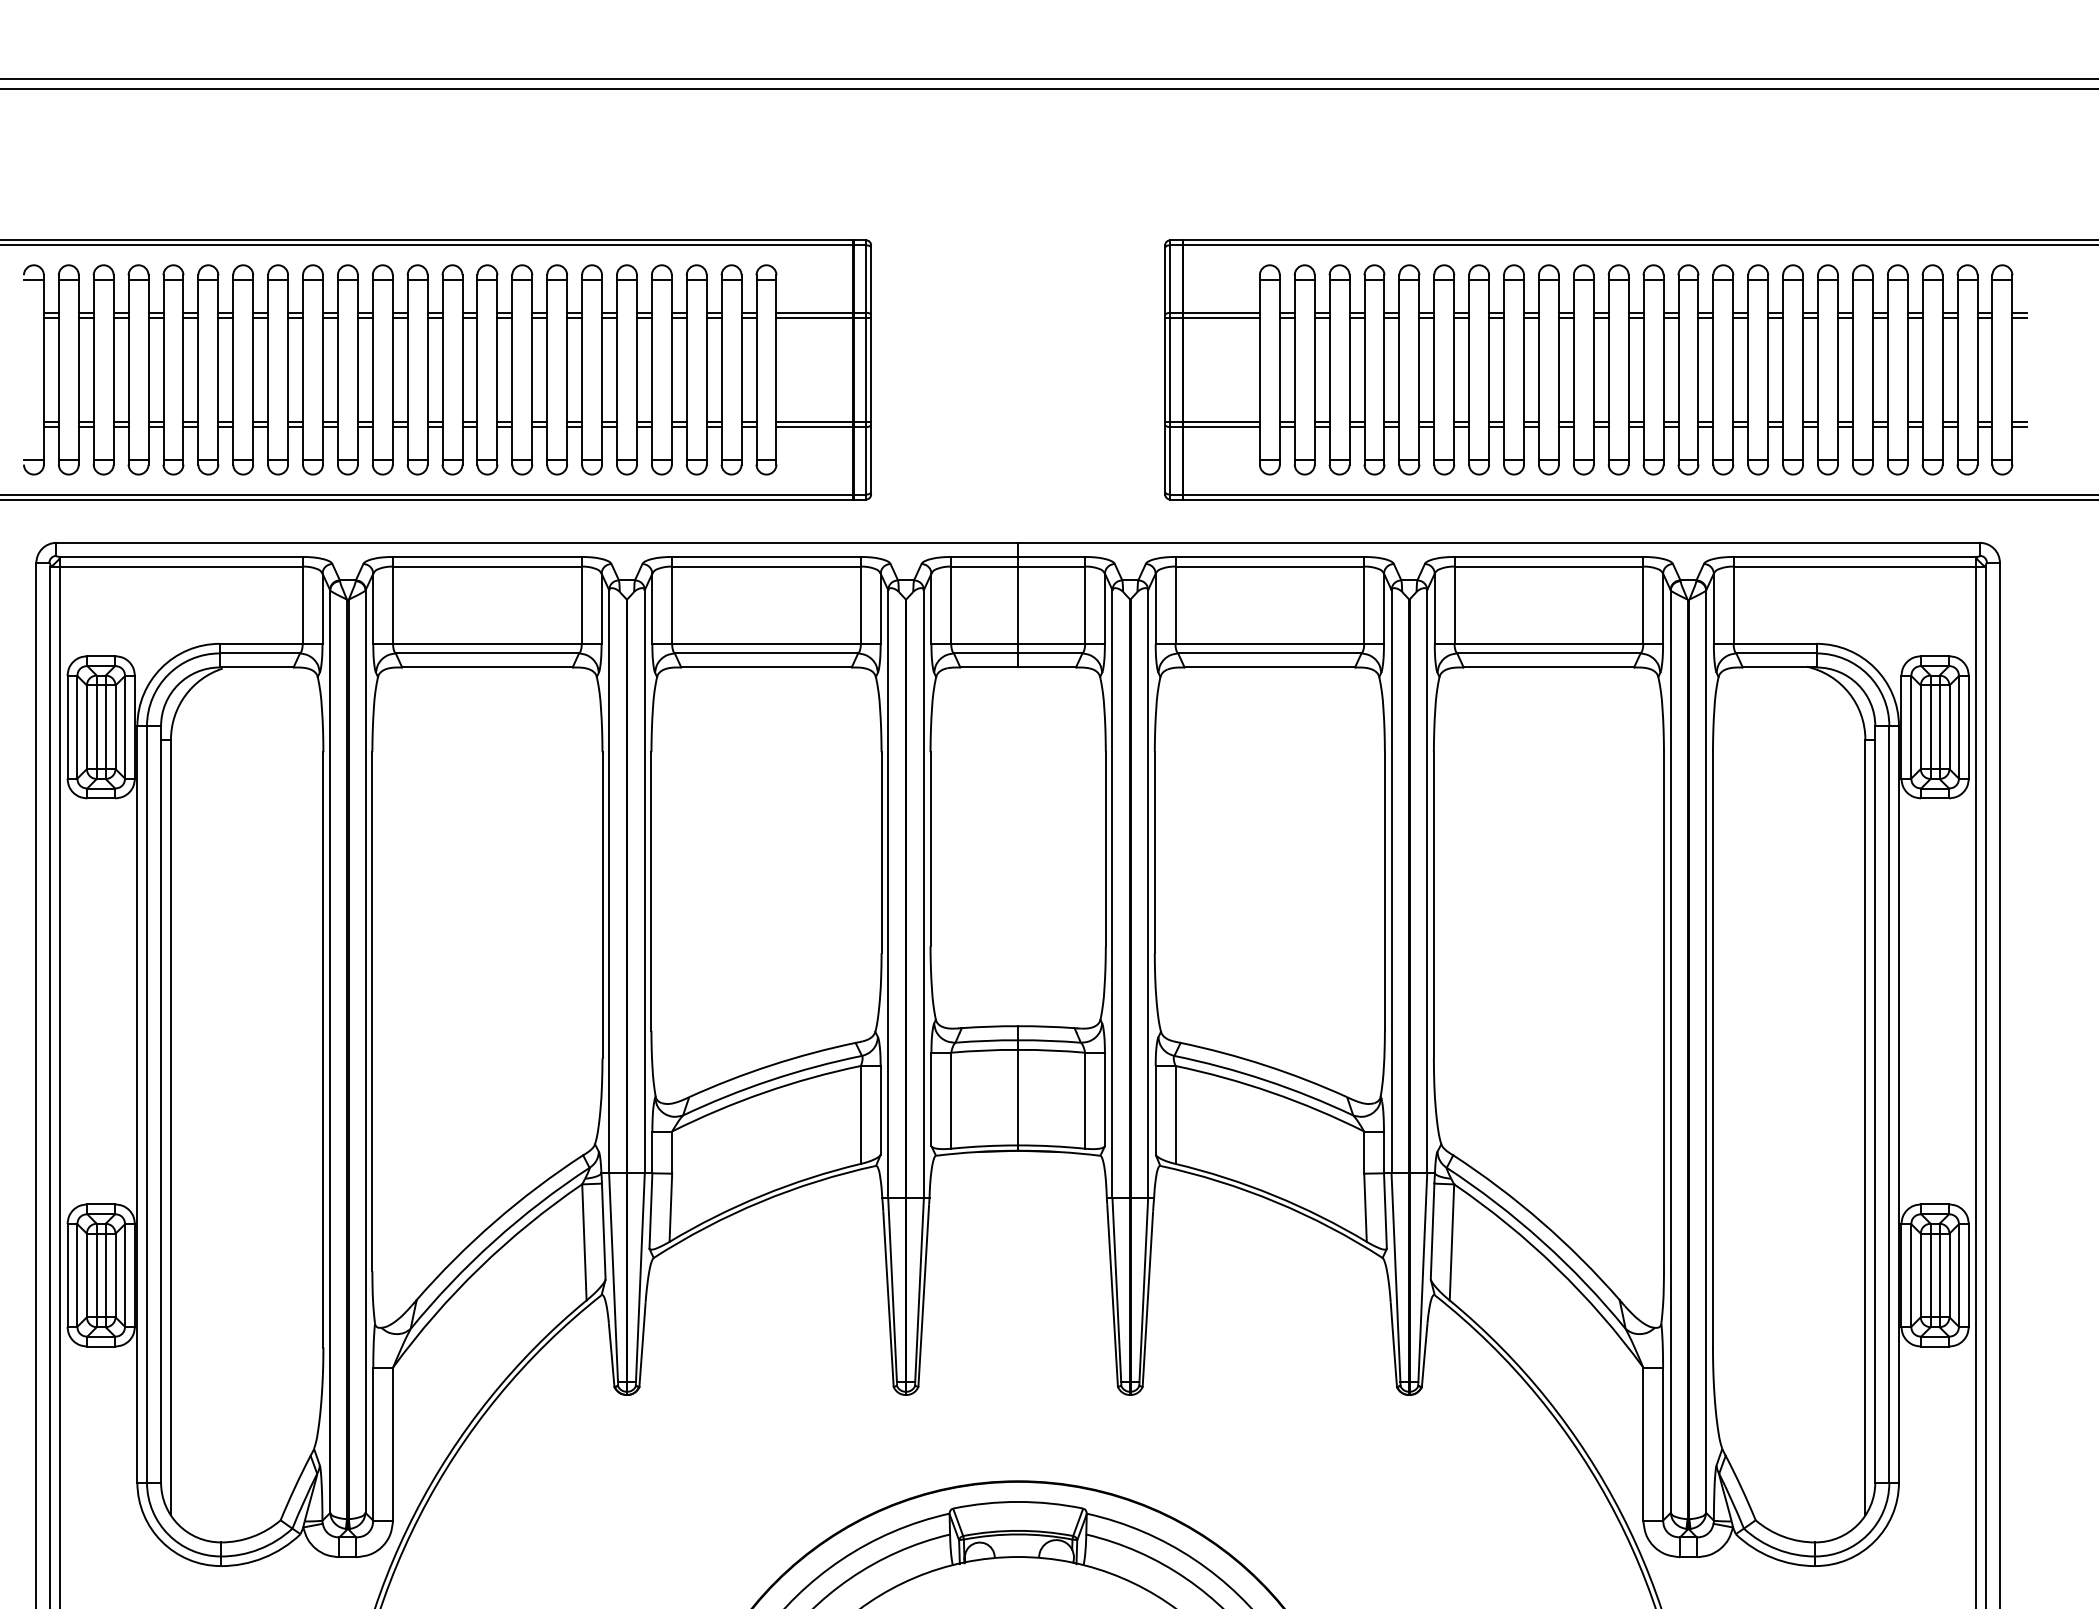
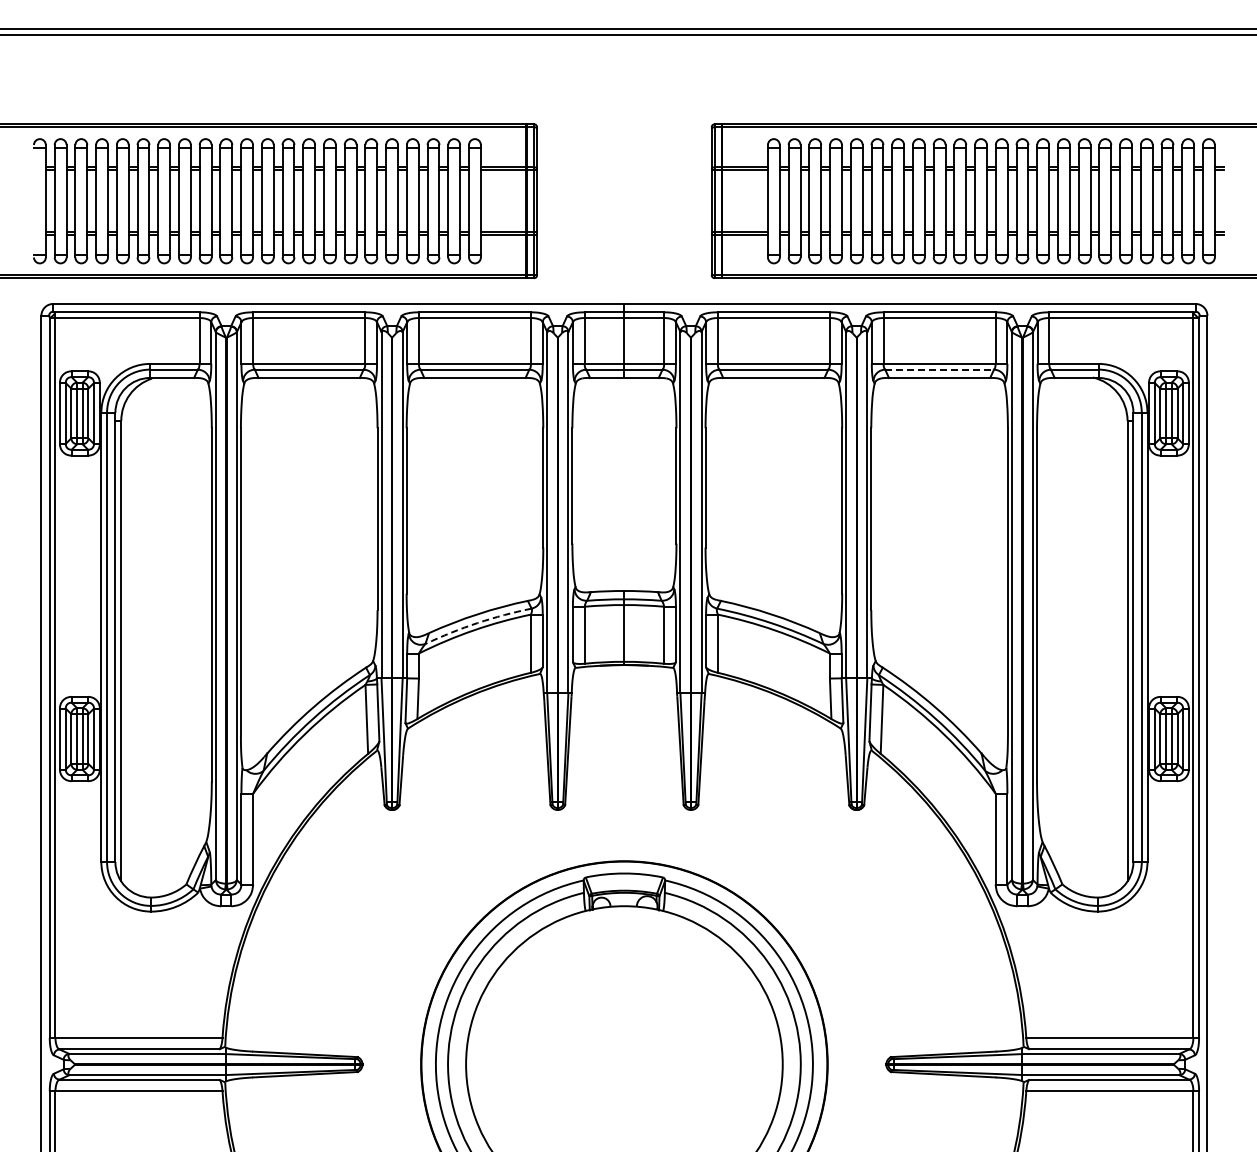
line: (1550, 653) -> (940, 369), solid -> dashed
arc: (770, 1080) -> (477, 623), solid -> dashed

